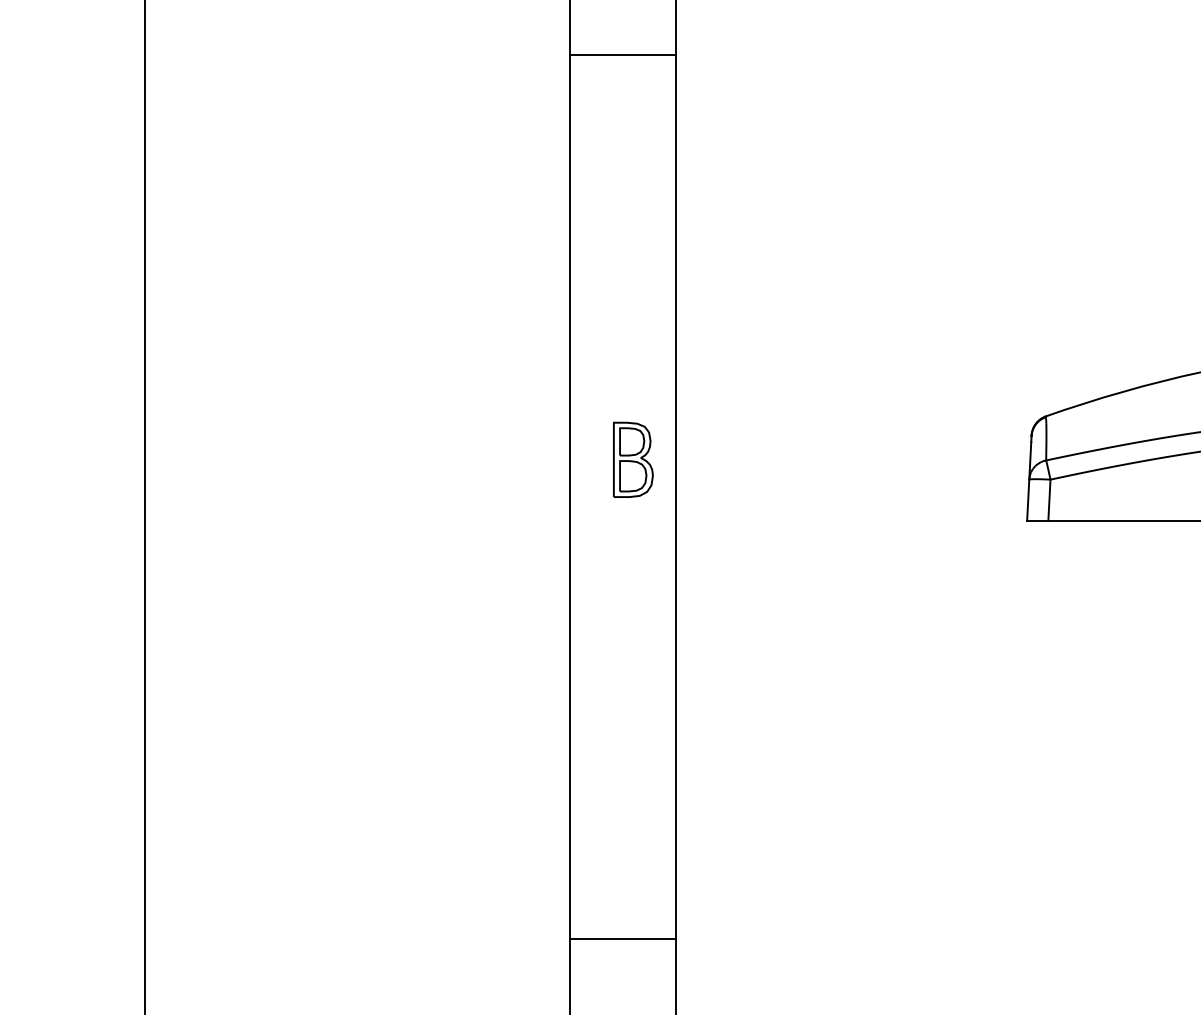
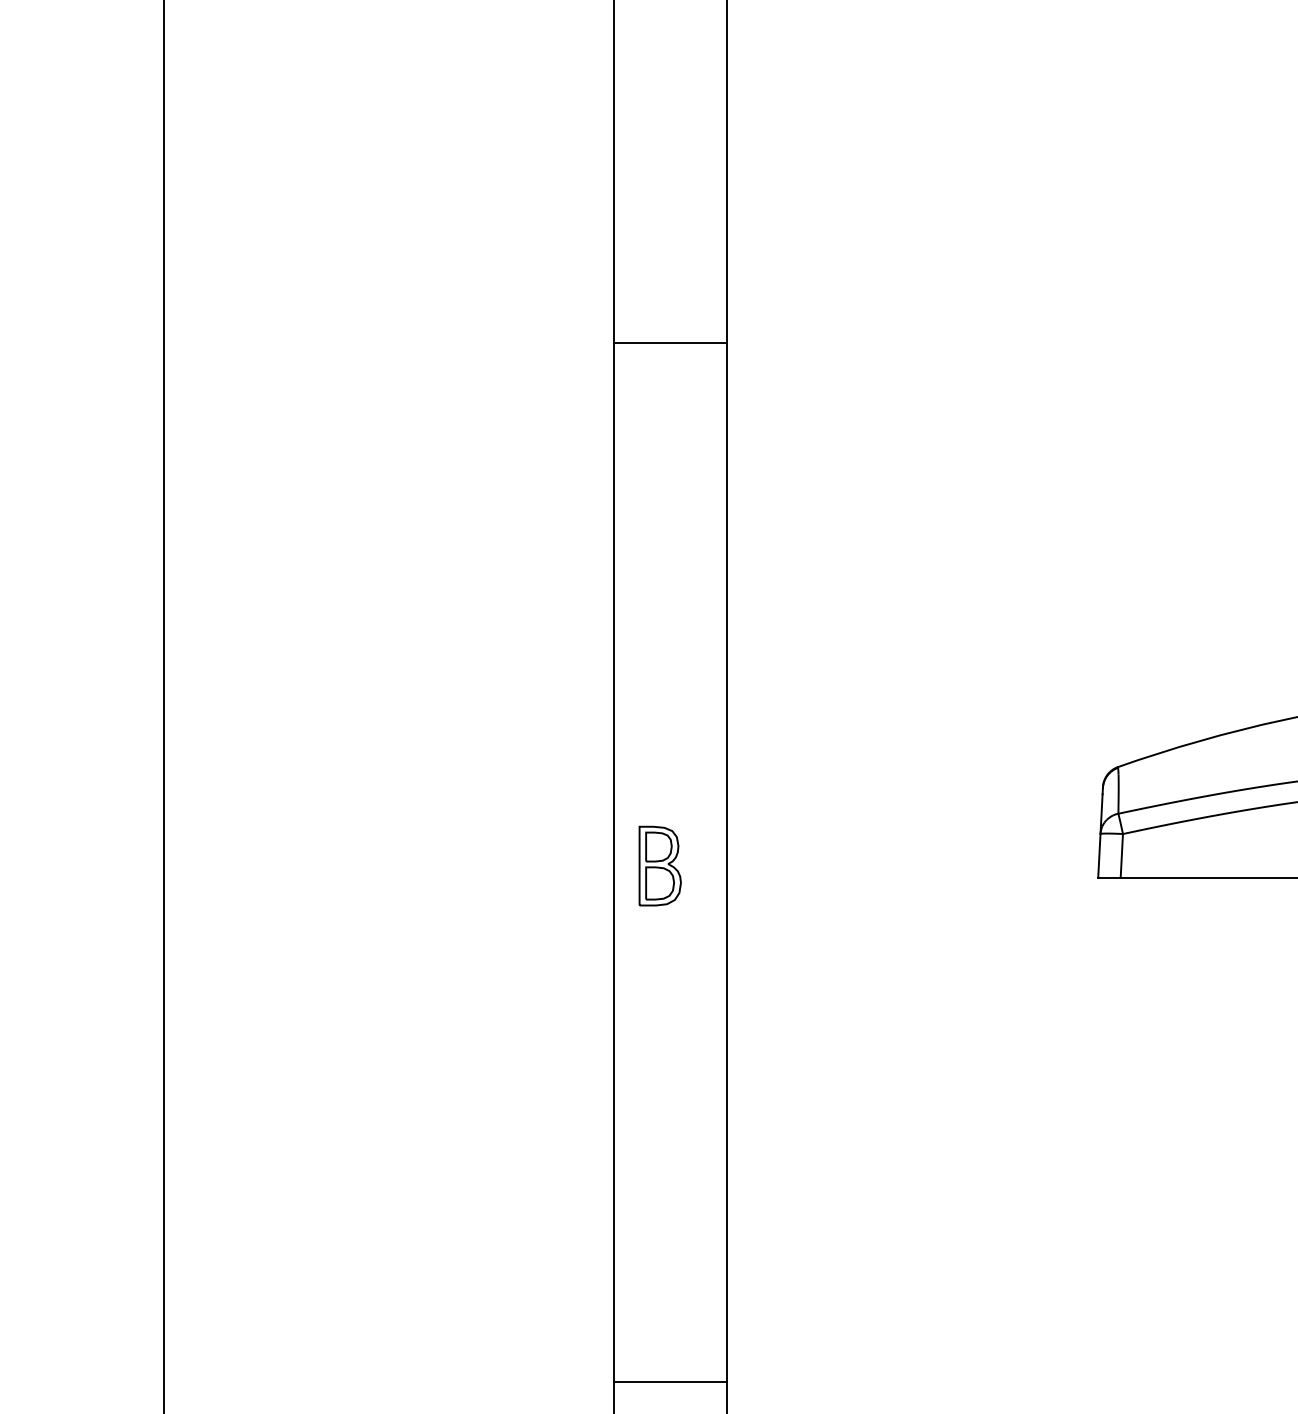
line: (623, 55) -> (670, 343), moved
part: (632, 459) -> (659, 865), moved
line: (623, 939) -> (670, 1381), moved

